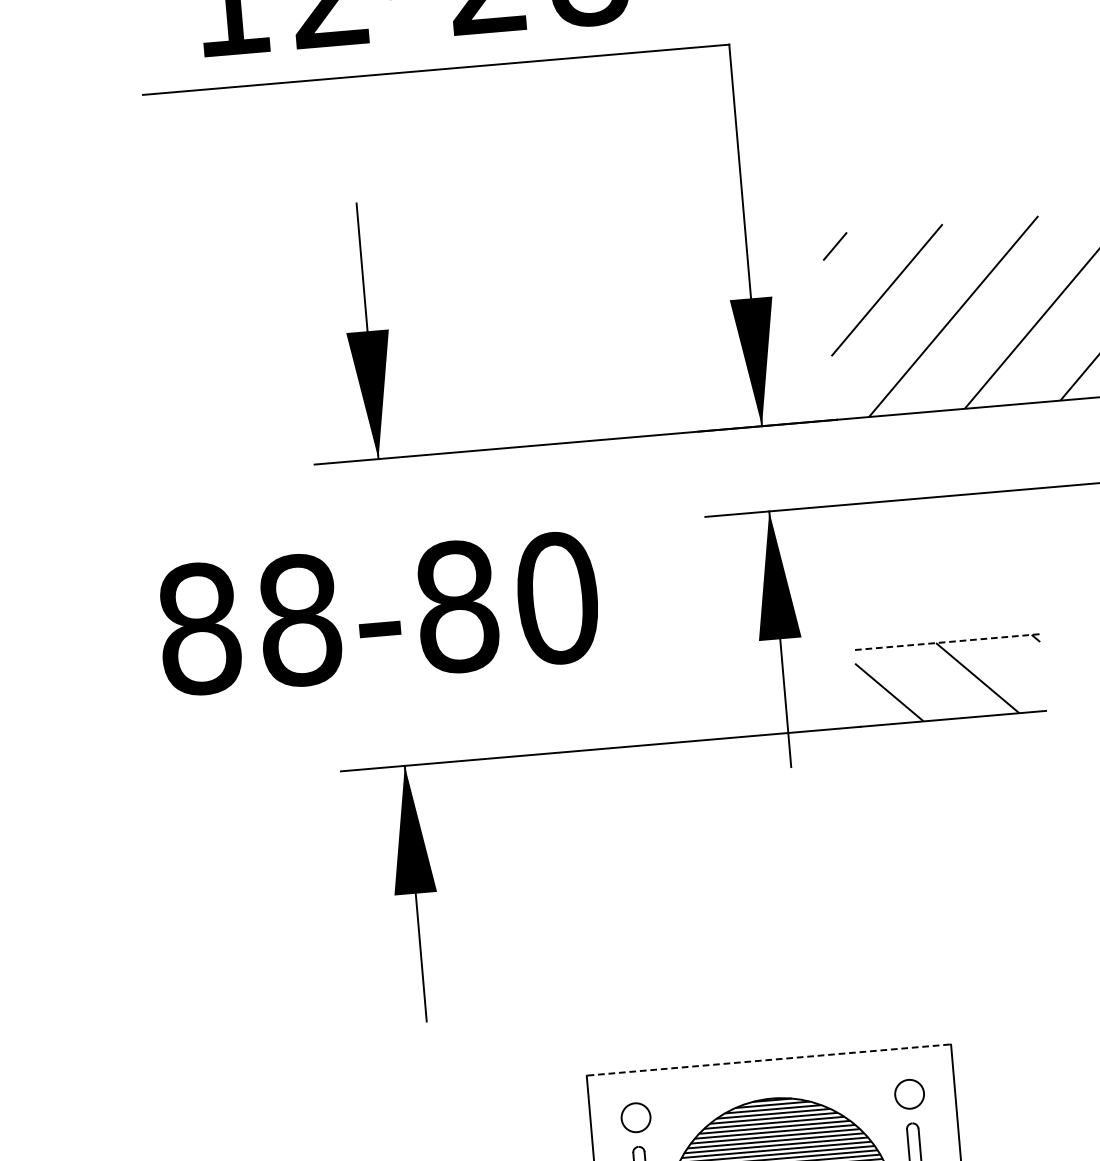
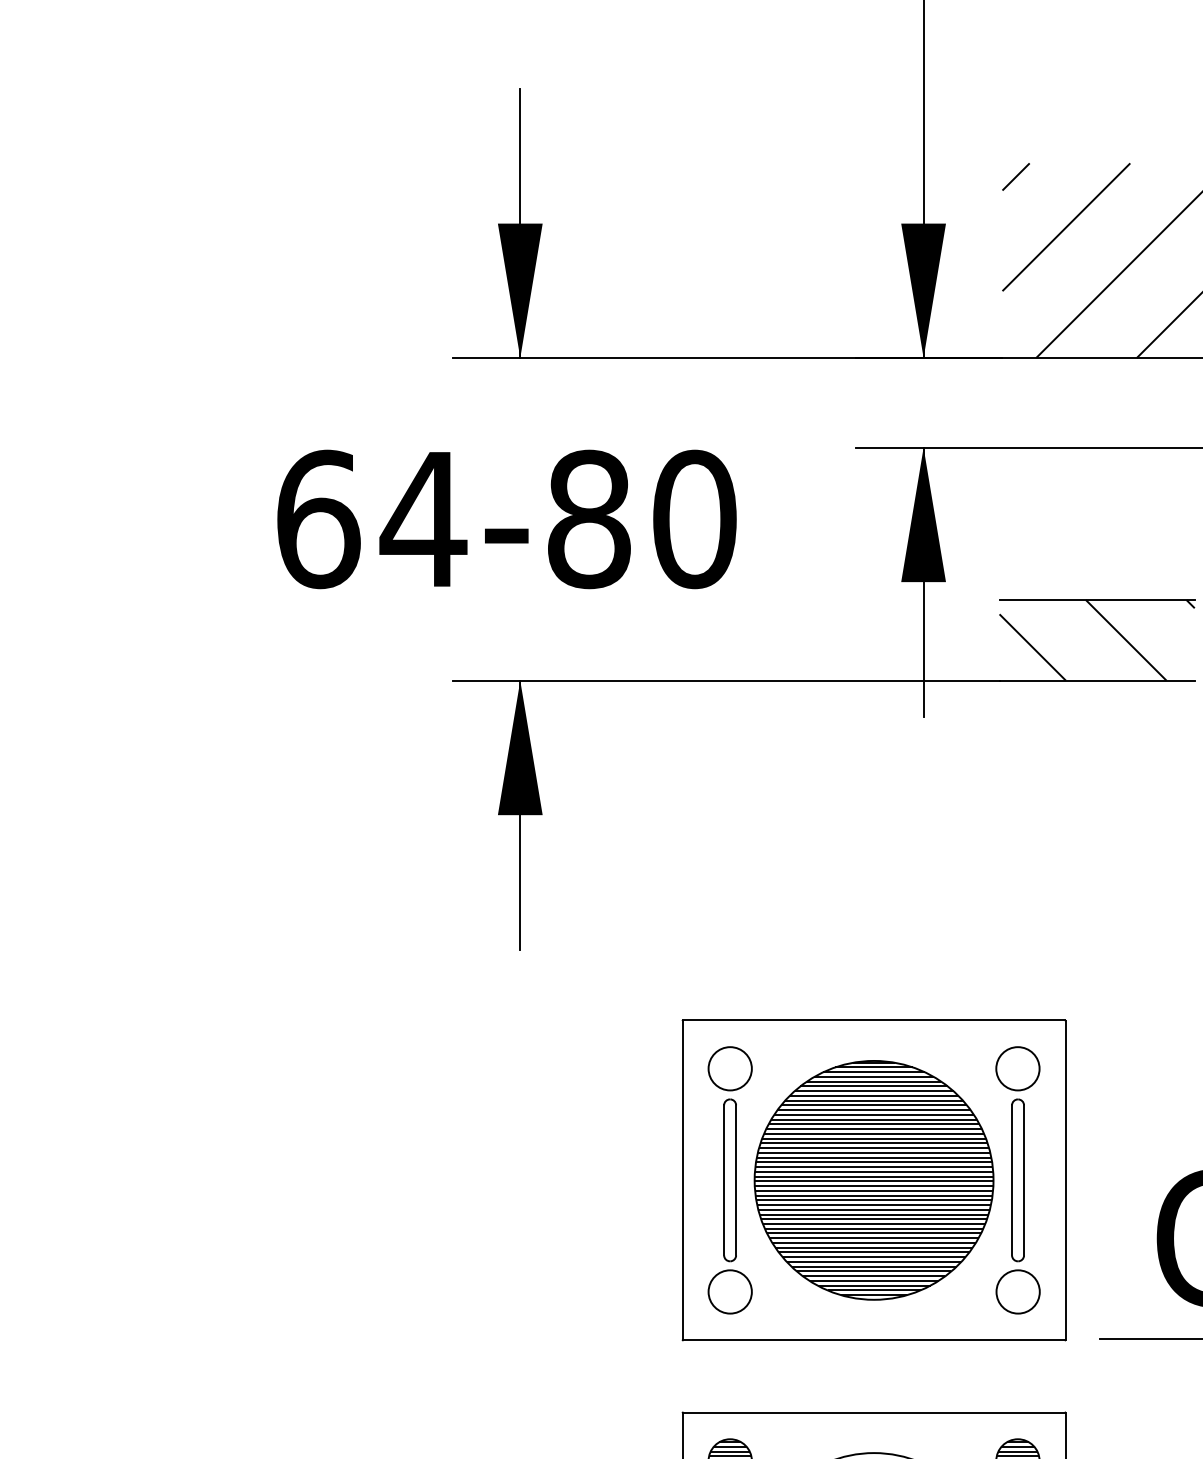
text: (251, 624) -> (372, 519), 88-80 -> 64-80
line: (947, 642) -> (1097, 600), dashed -> solid
line: (769, 1060) -> (874, 1020), dashed -> solid
circle: (909, 1094) -> (1017, 1068), size x1.43
circle: (635, 1117) -> (729, 1068), size x1.43

